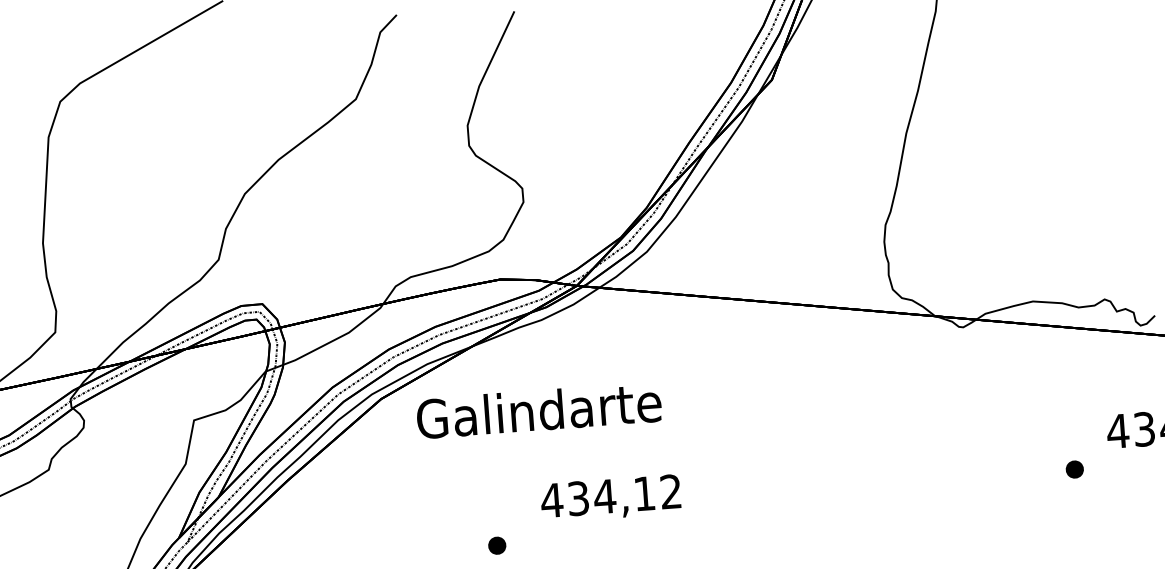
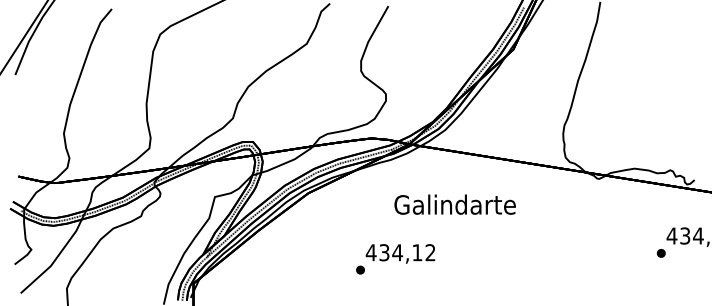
text: (537, 410) -> (454, 204), moved
part: (1073, 469) -> (660, 253), moved
text: (610, 497) -> (400, 253), moved

